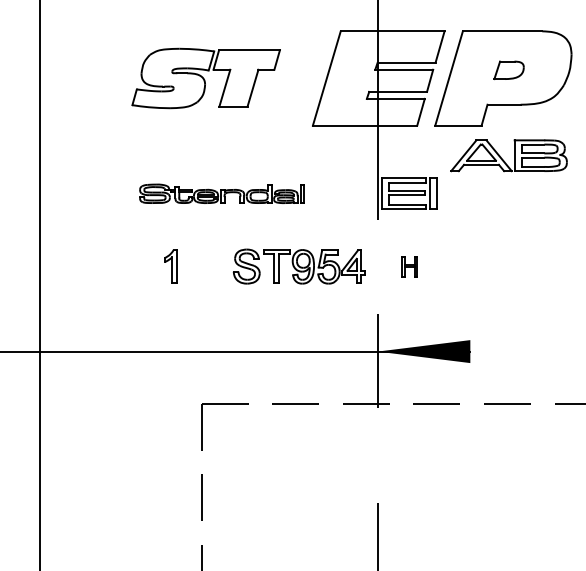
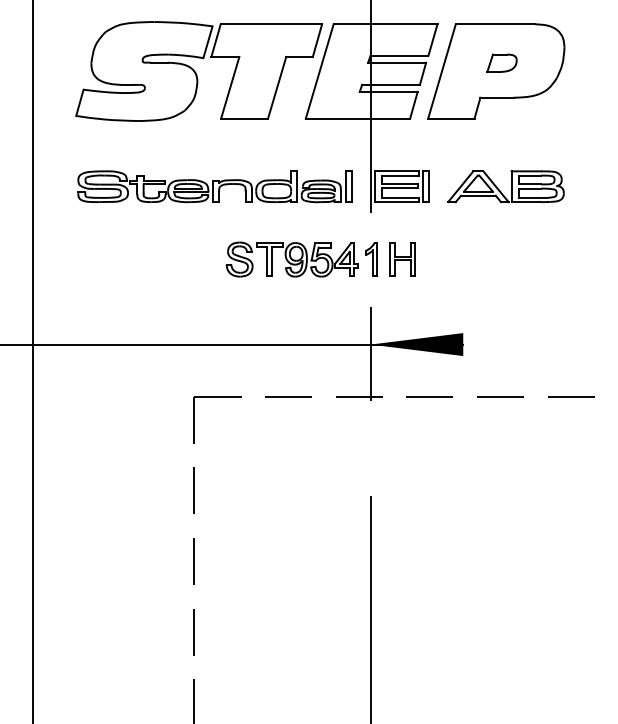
part: (205, 78) -> (198, 71), size x1.67
part: (508, 155) -> (505, 186), moved
part: (221, 193) -> (214, 186), size x1.67
part: (170, 266) -> (371, 259), moved
part: (409, 266) -> (402, 259), size x1.67

